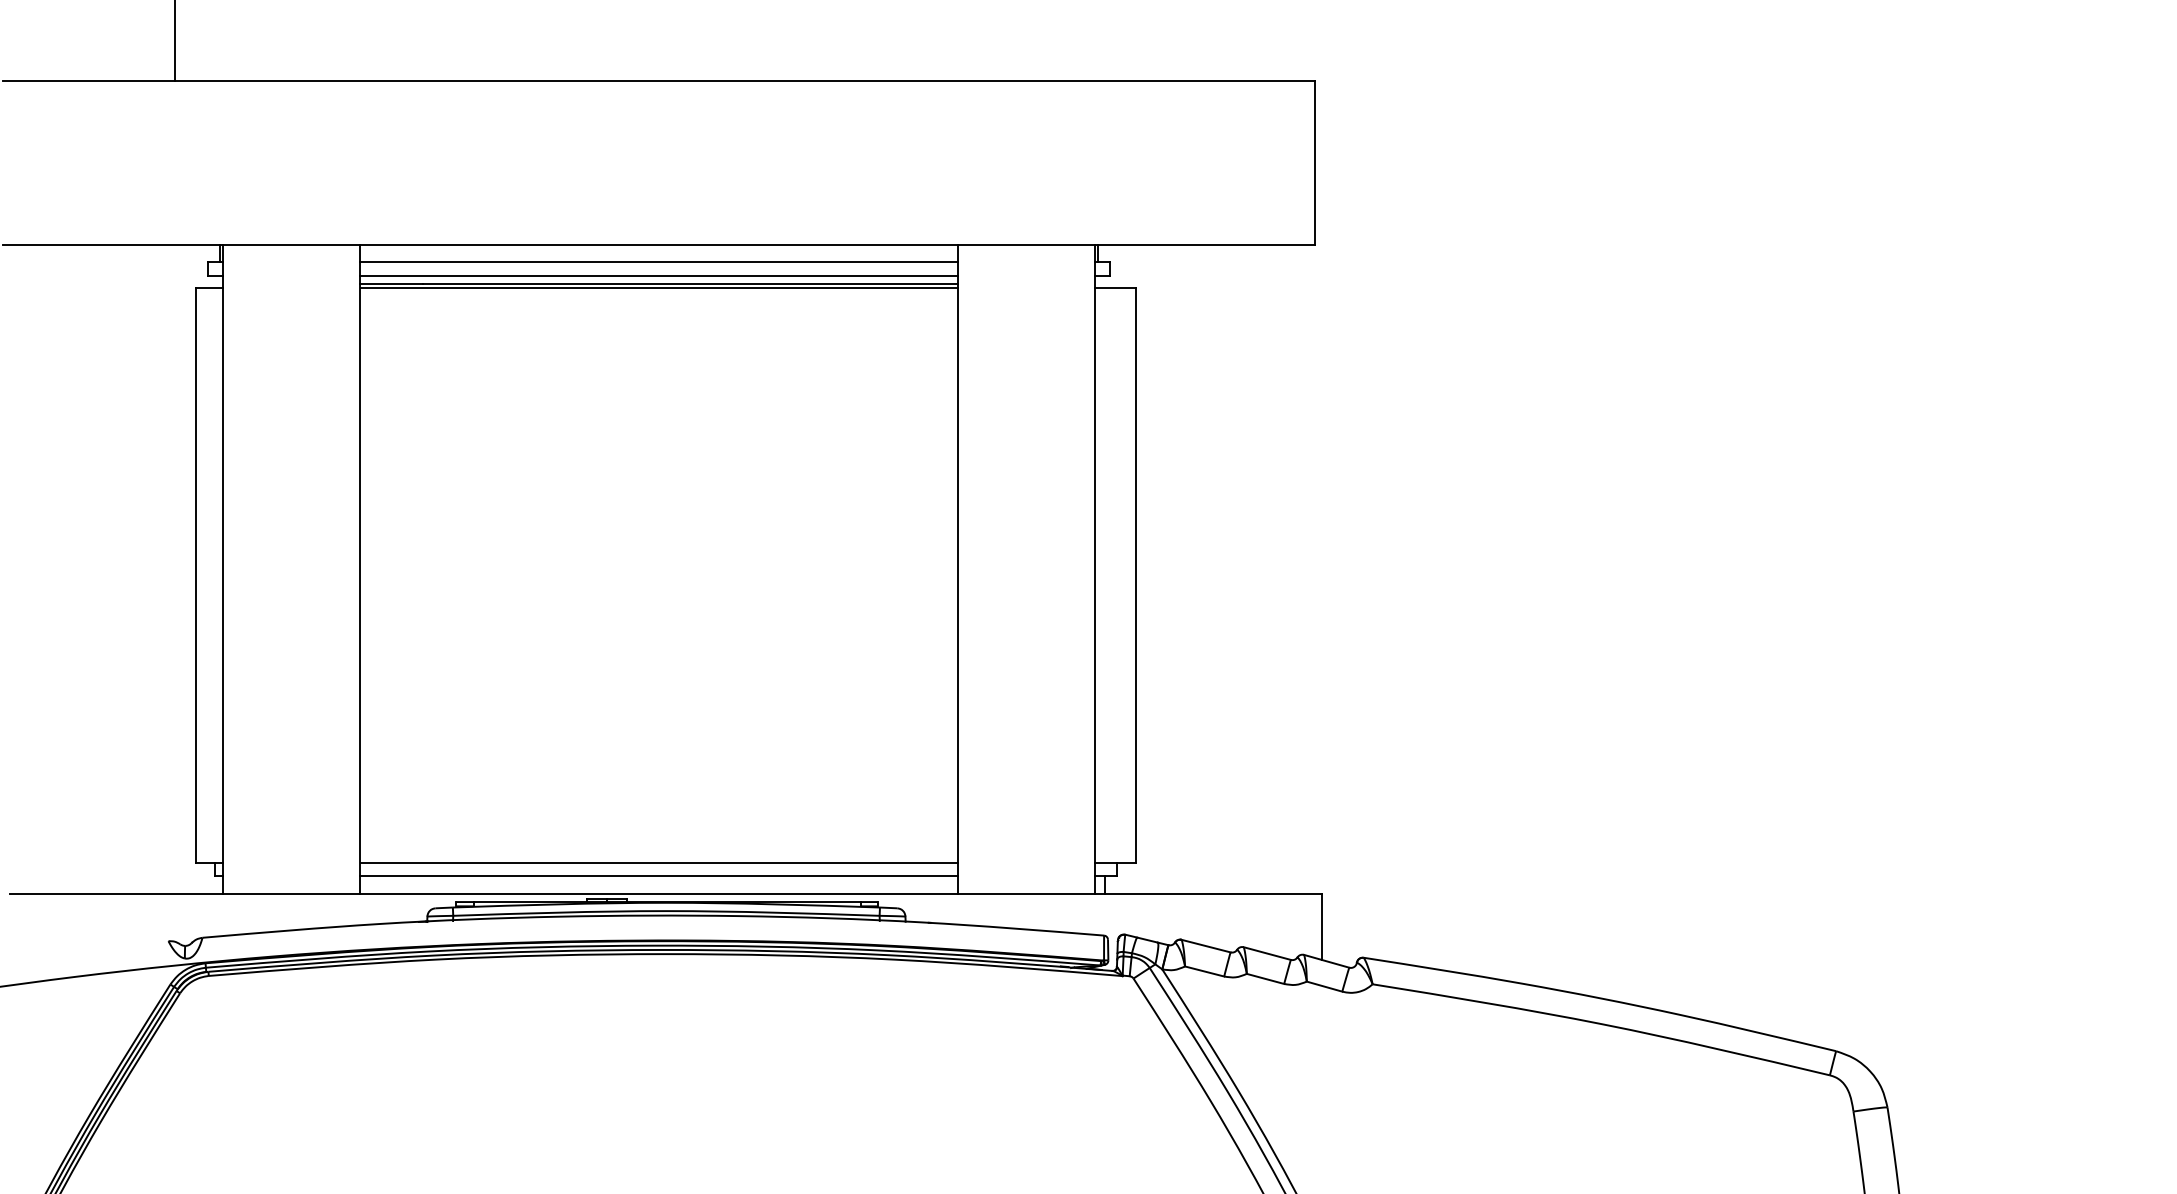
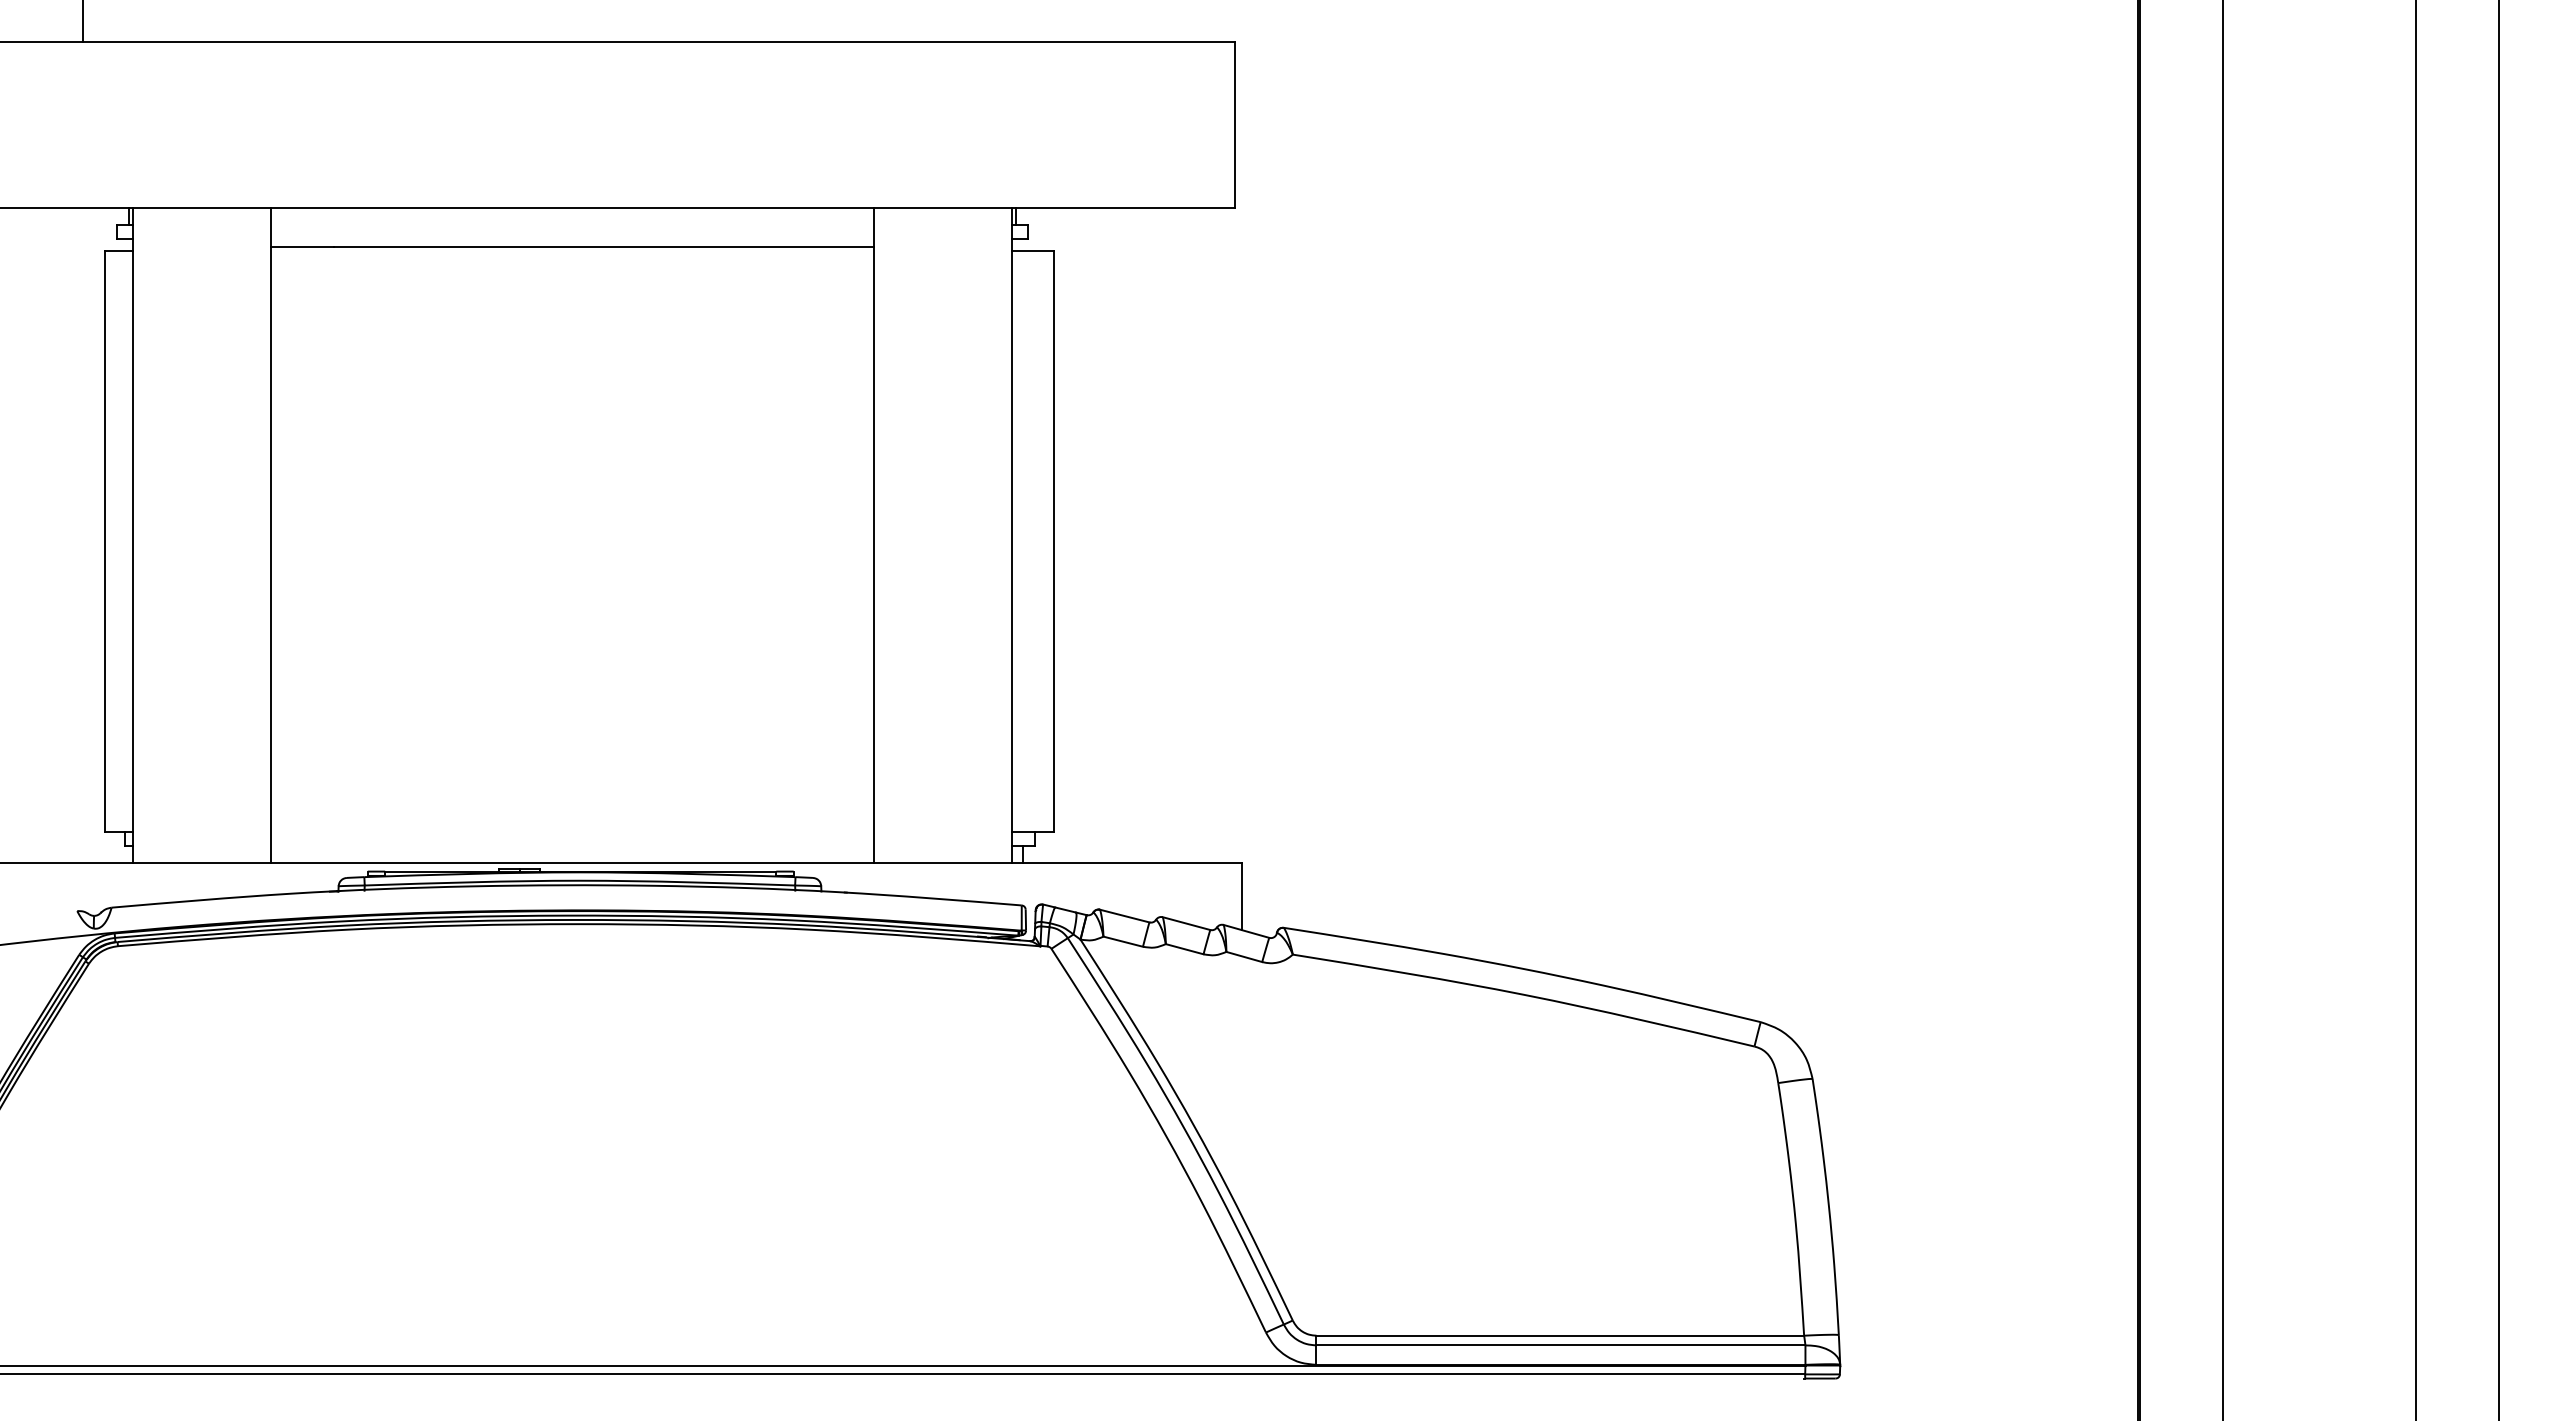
line: (659, 262) -> (572, 225), removed
line: (659, 275) -> (572, 239), removed
line: (659, 287) -> (572, 251), removed
line: (659, 862) -> (572, 831), removed
line: (659, 876) -> (572, 845), removed

